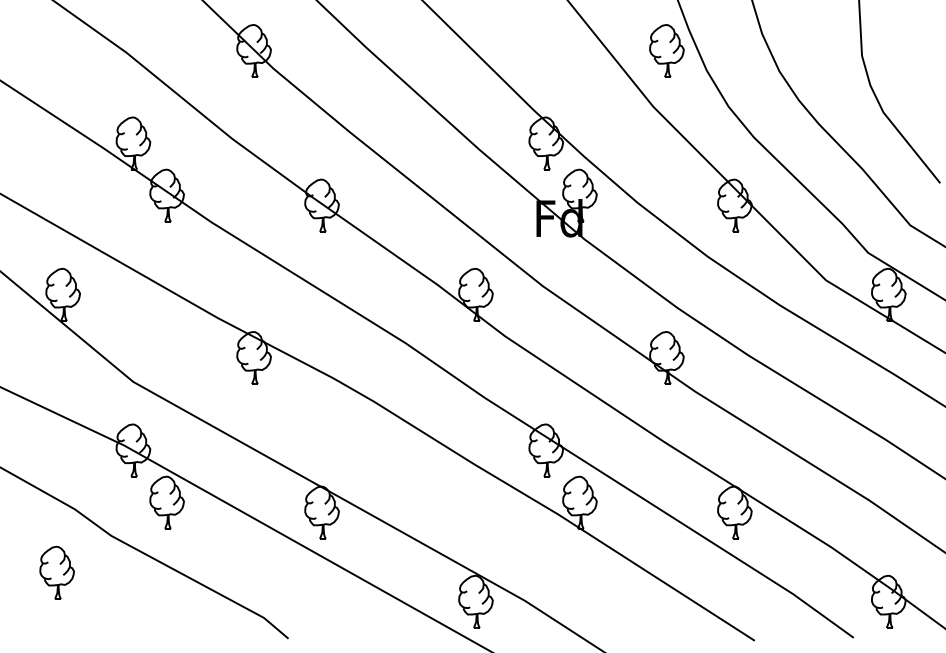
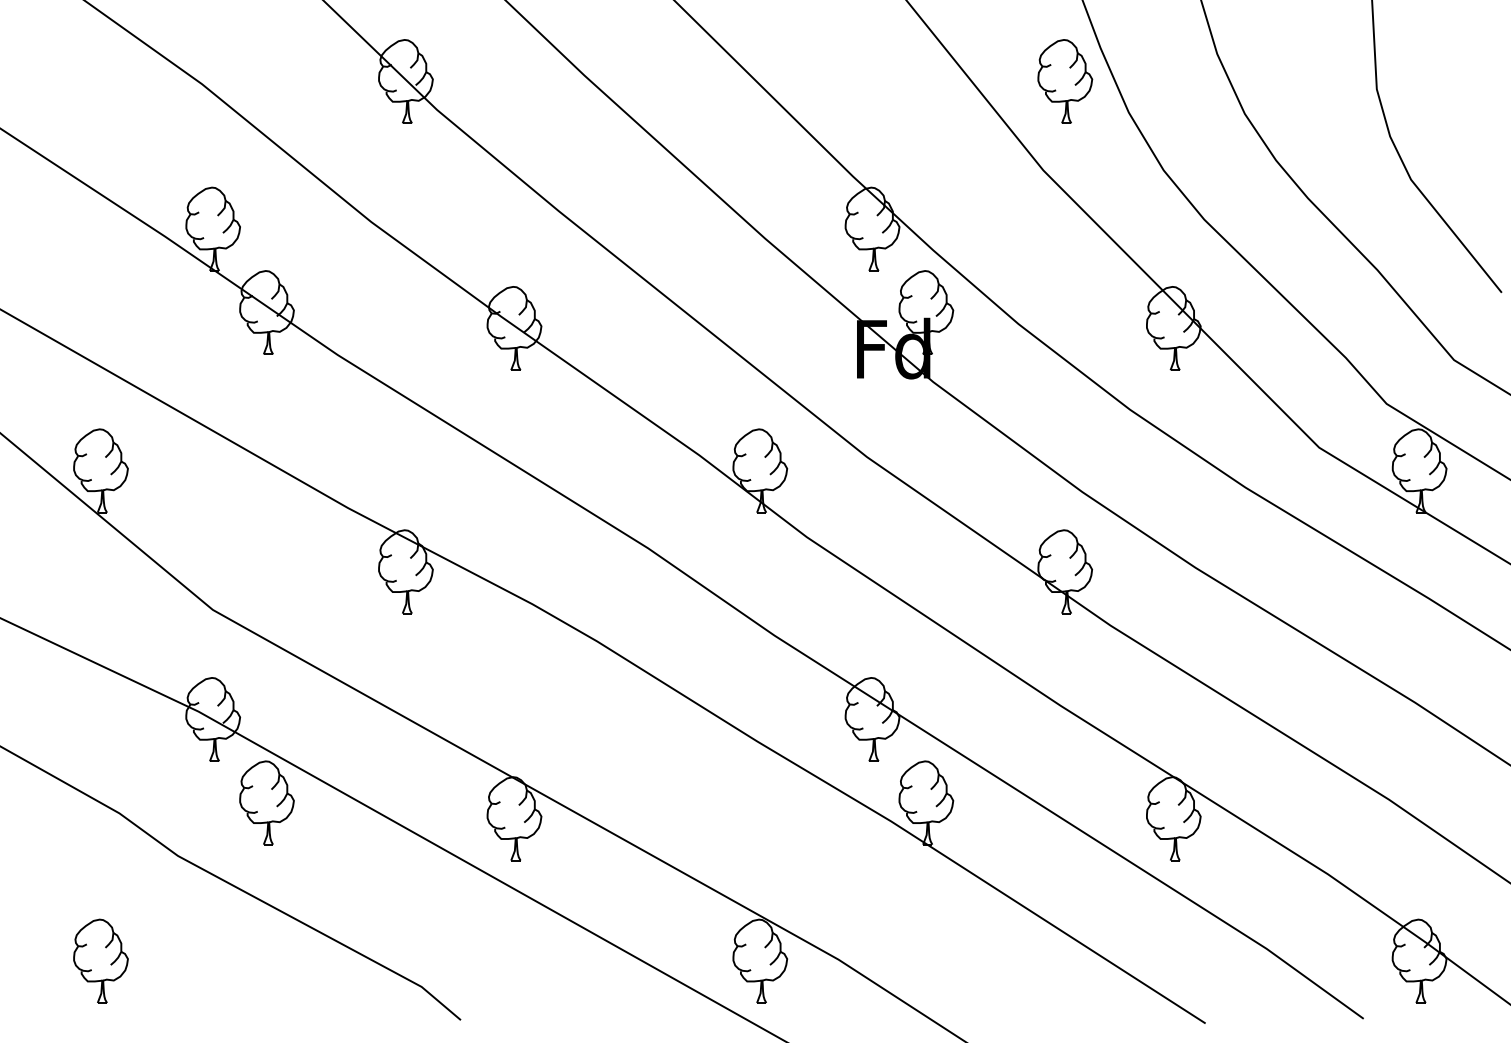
part: (56, 572) -> (99, 960), moved

